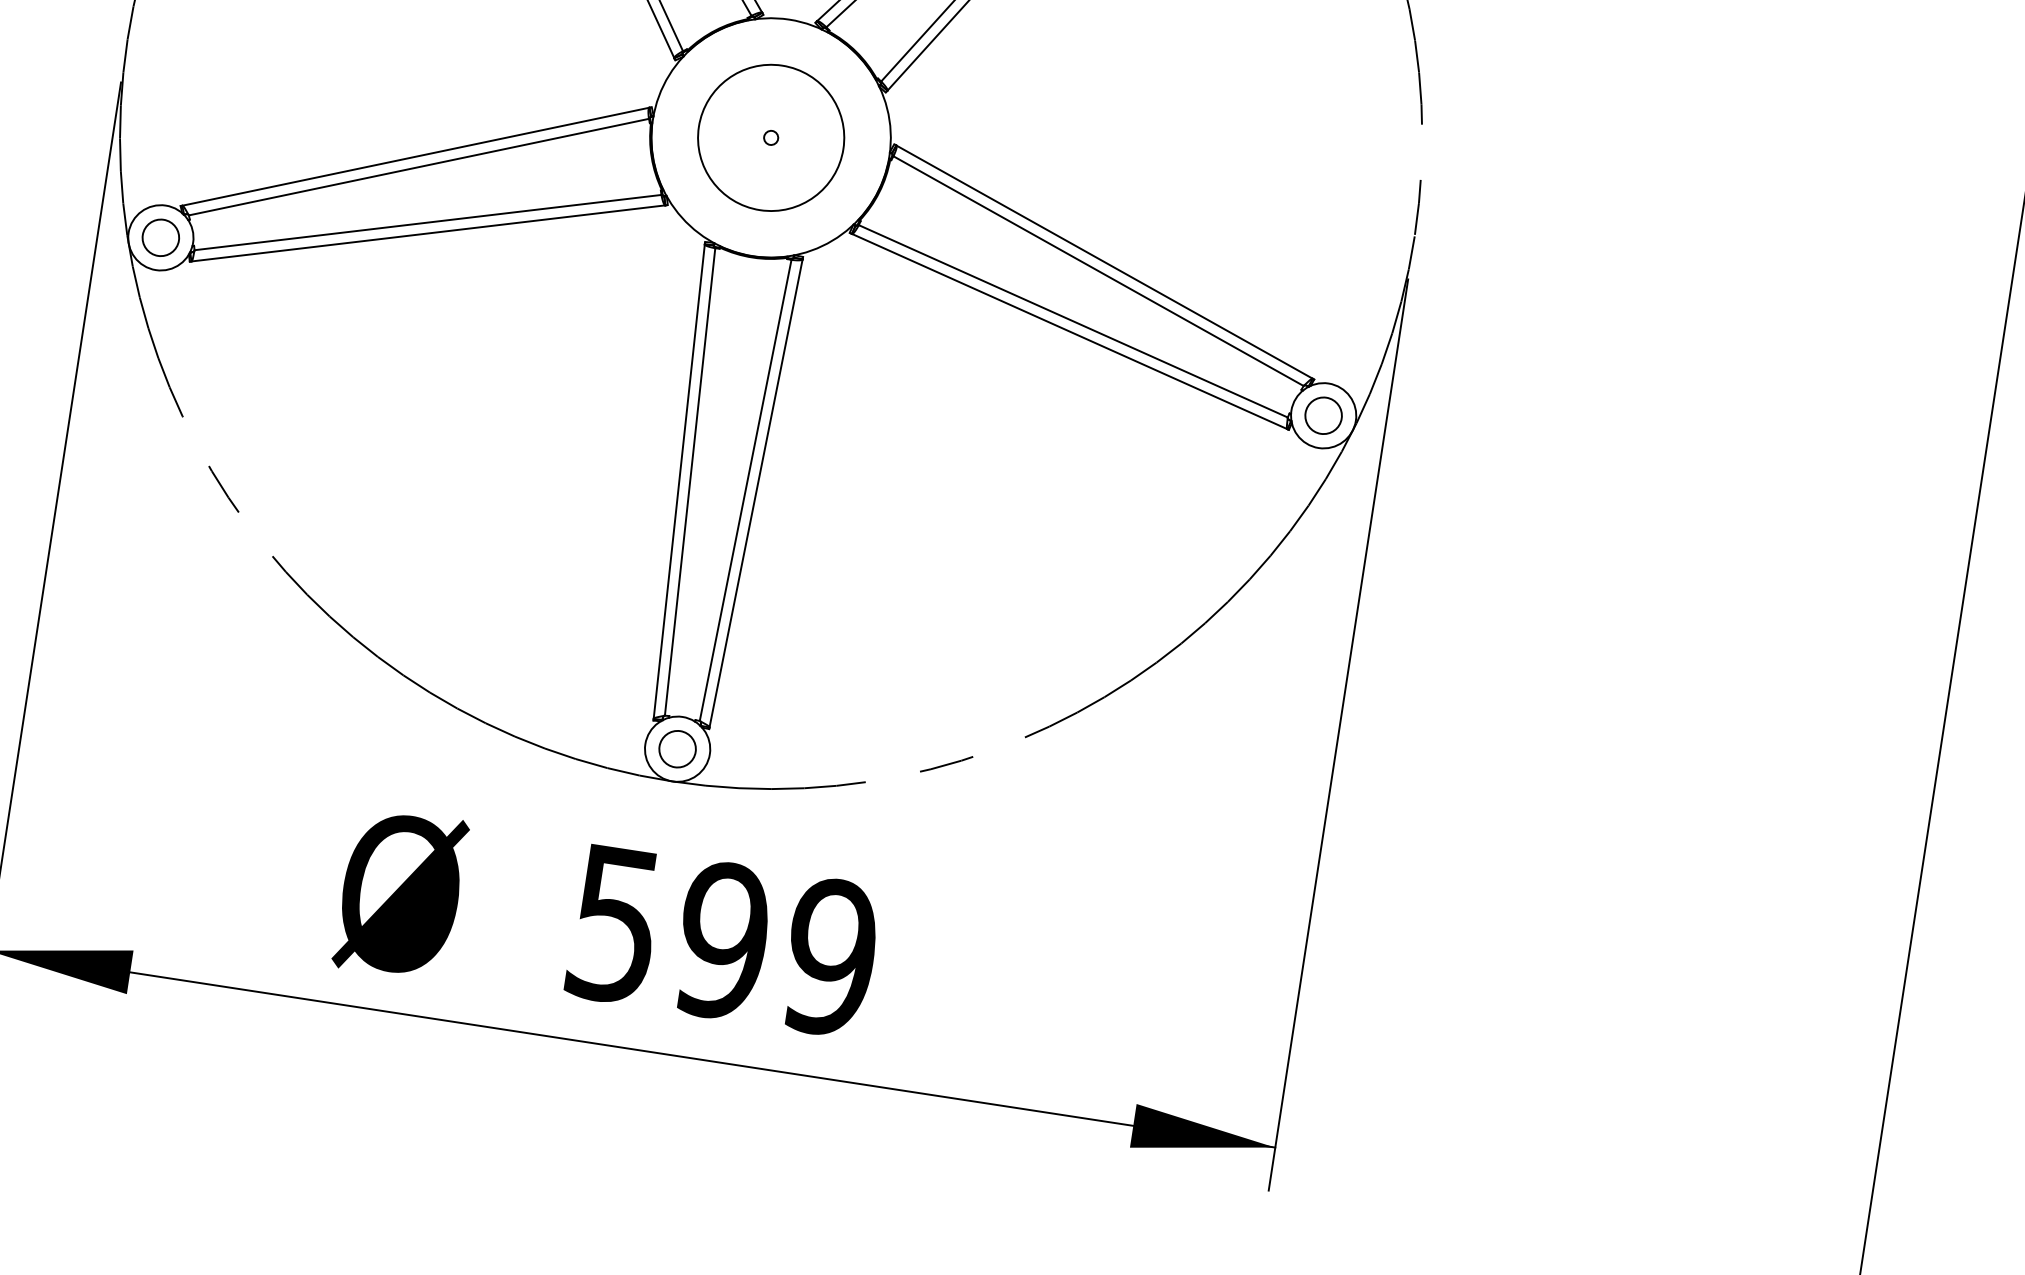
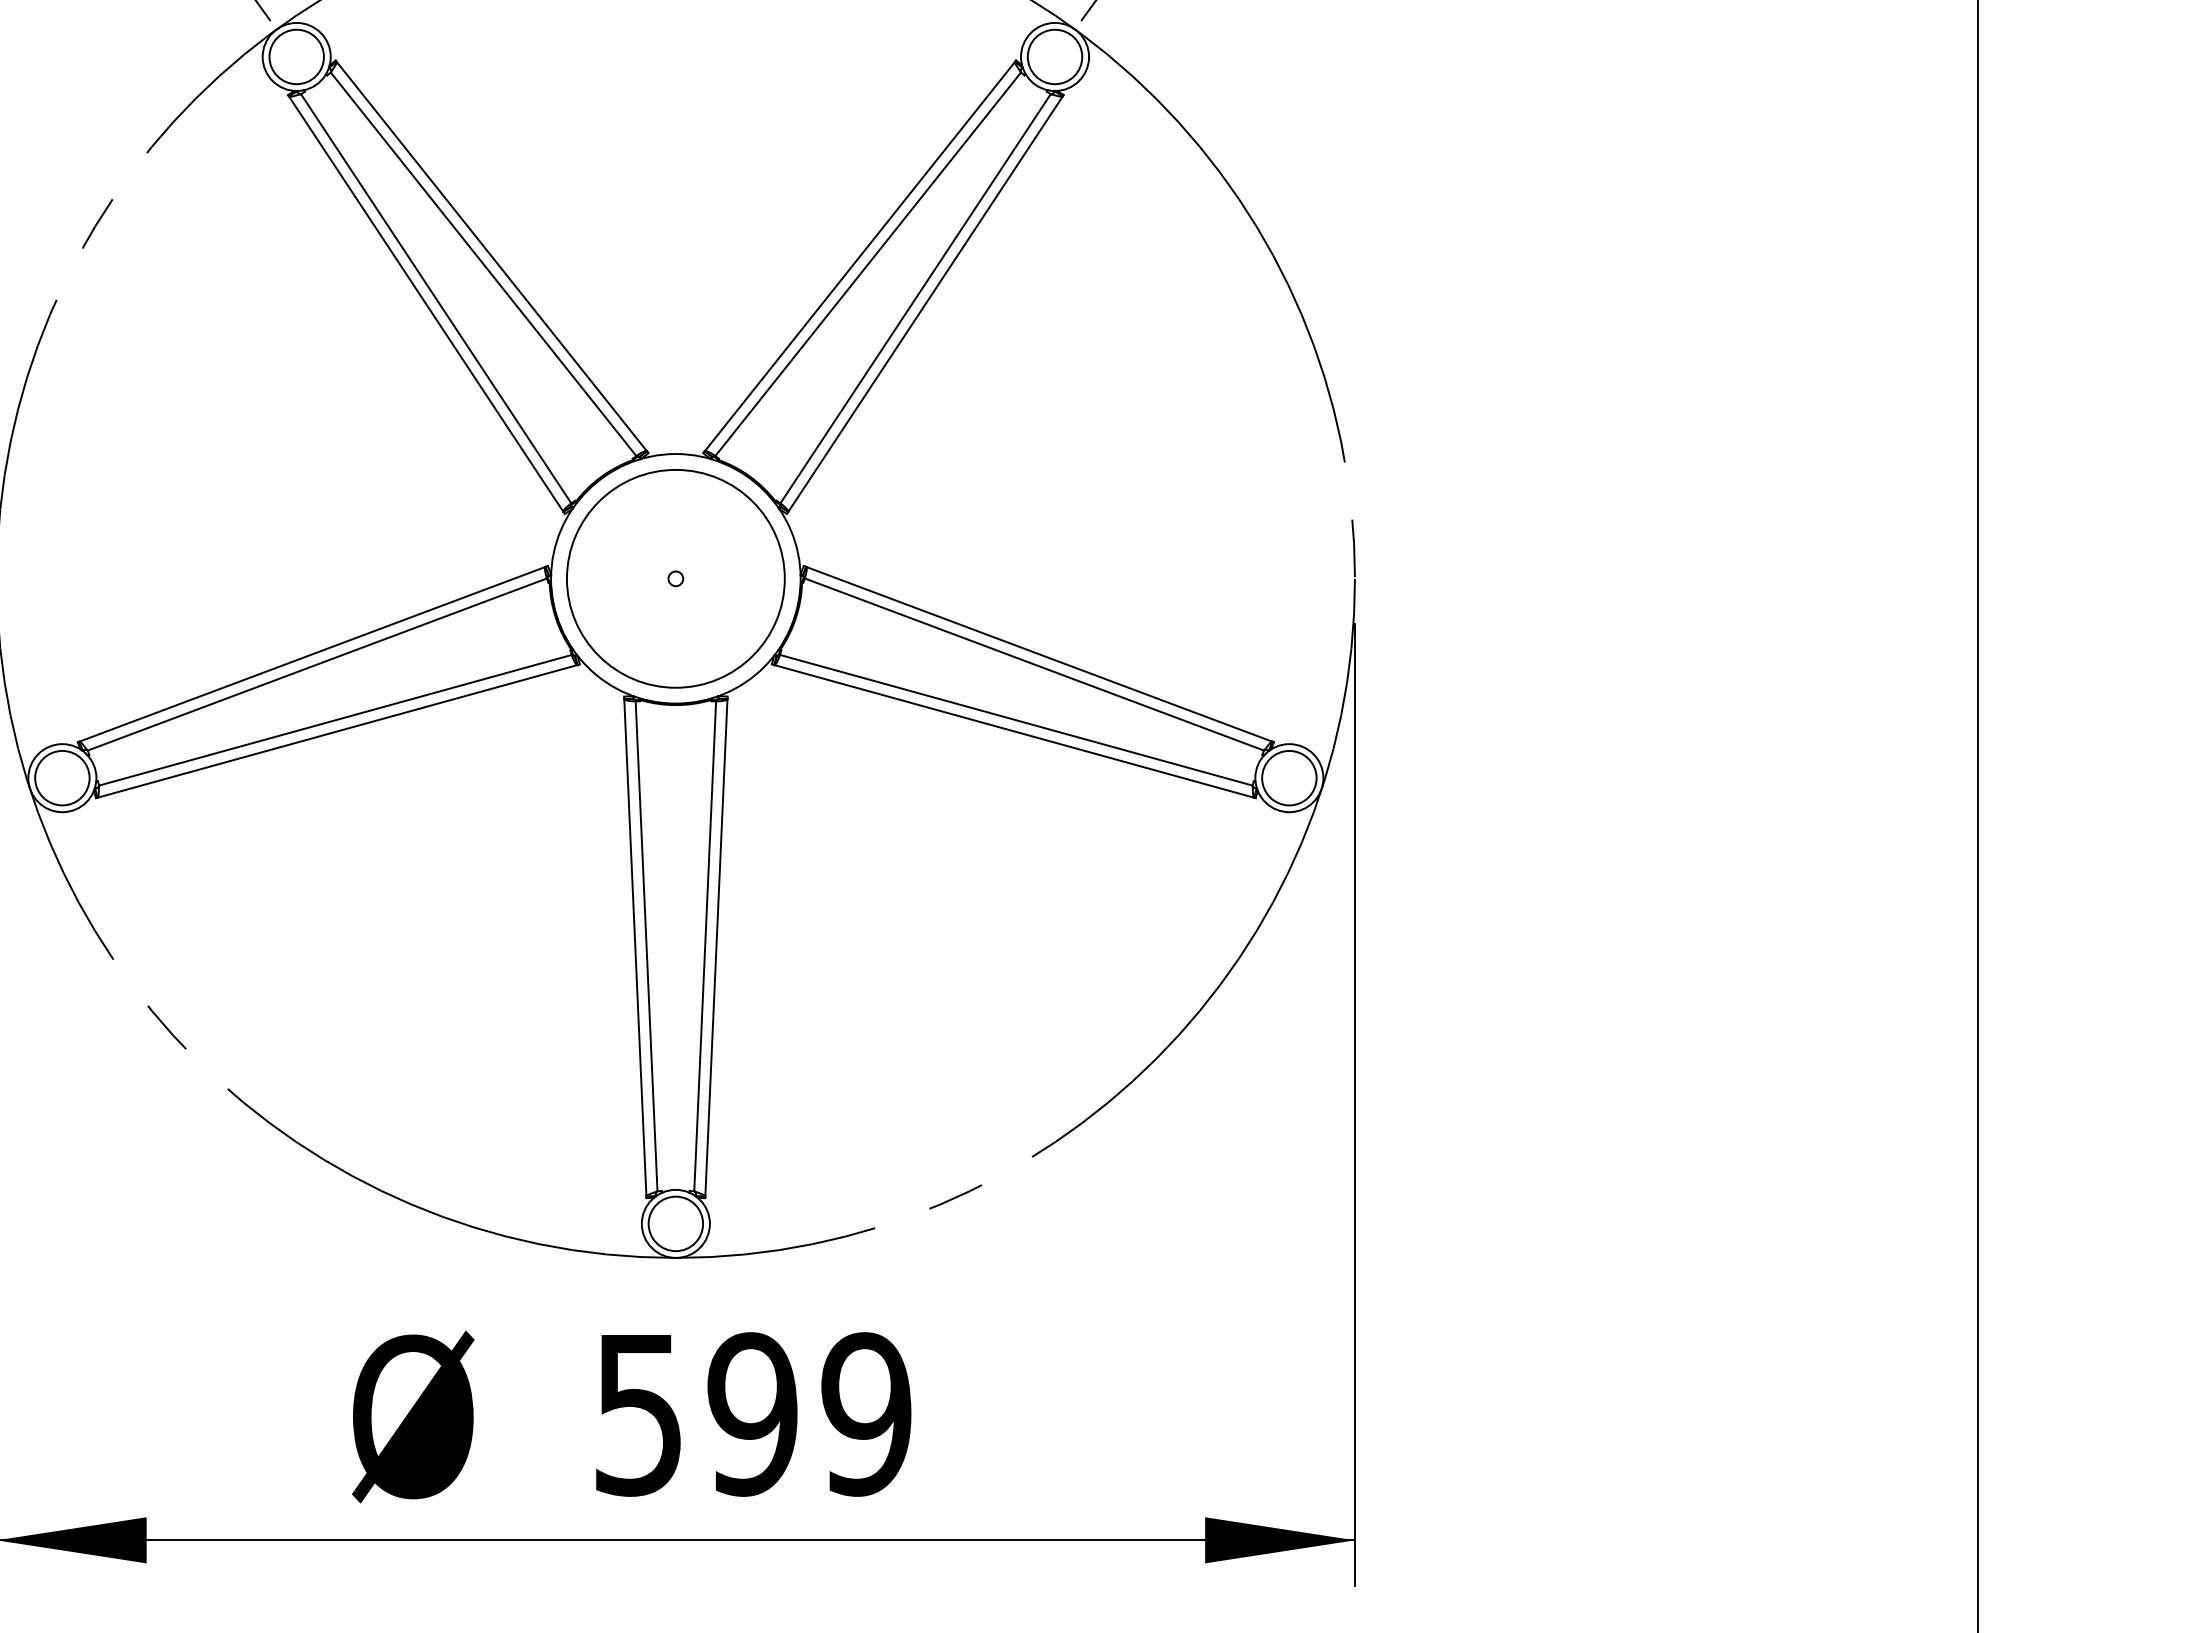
circle: (770, 137) -> (675, 578), size x1.43
circle: (161, 237) -> (62, 777), size x1.43
circle: (1323, 415) -> (1289, 777), size x1.43
circle: (677, 748) -> (675, 1223), size x1.43

